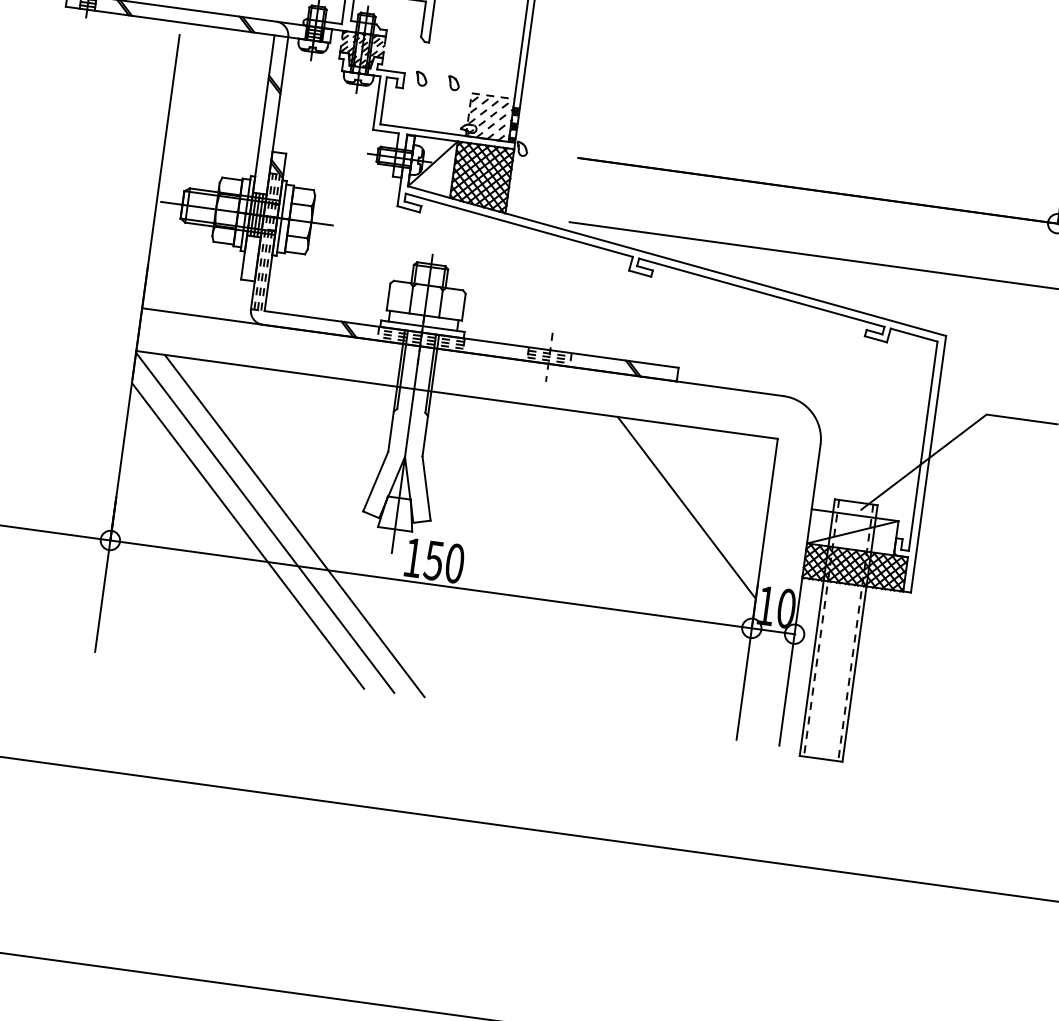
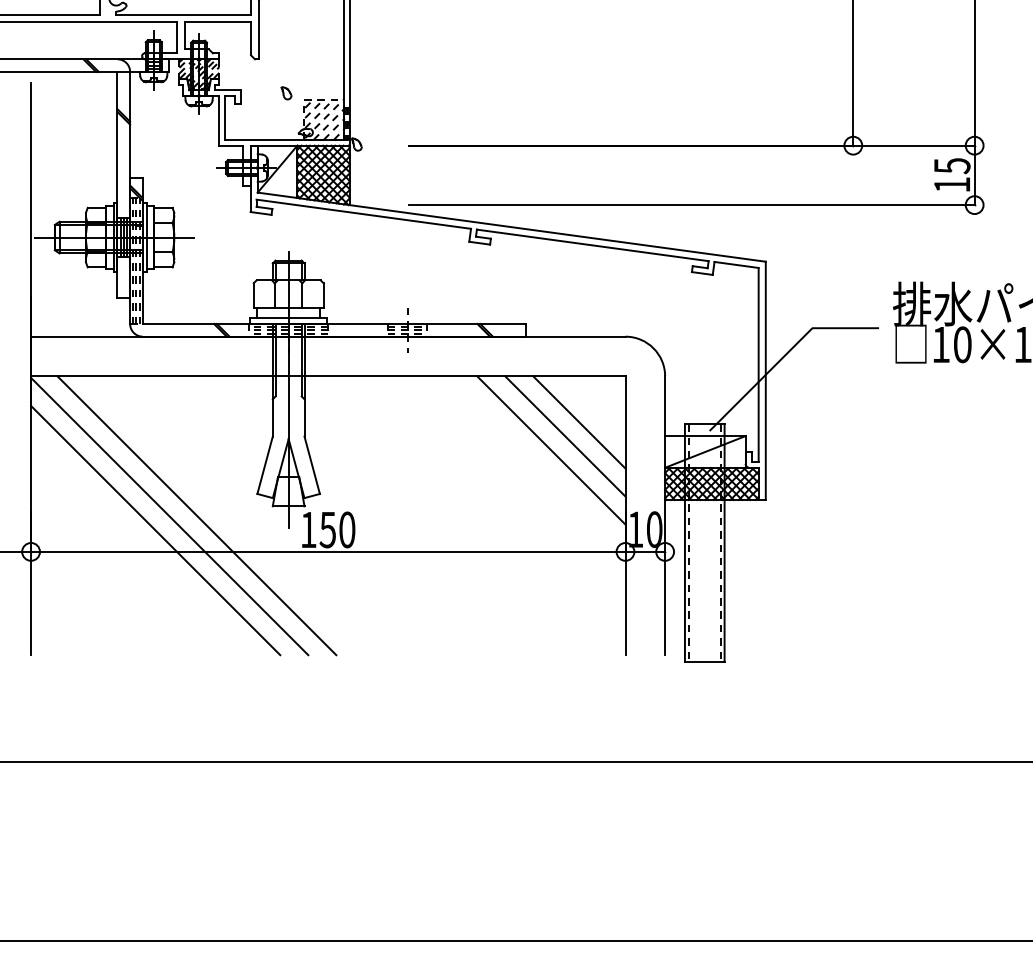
part: (421, 79) -> (256, 93), removed
line: (721, 481) -> (579, 422), added
line: (704, 494) -> (565, 436), added

